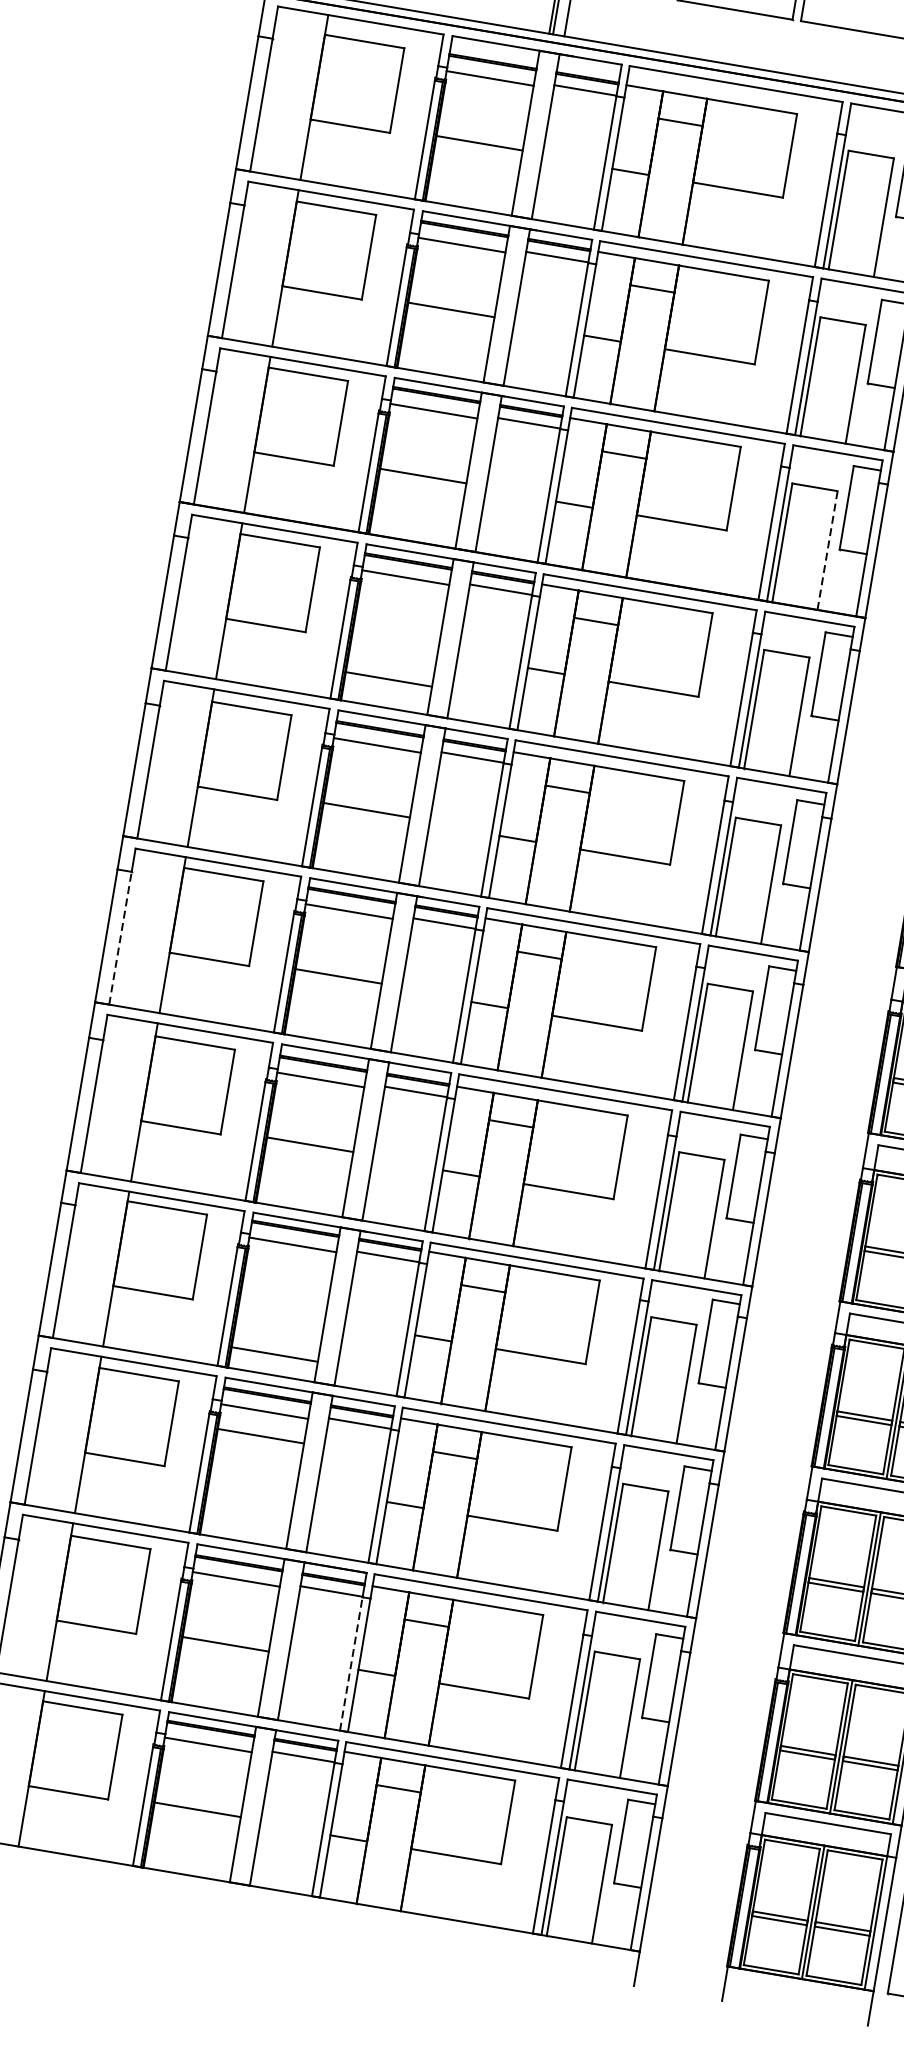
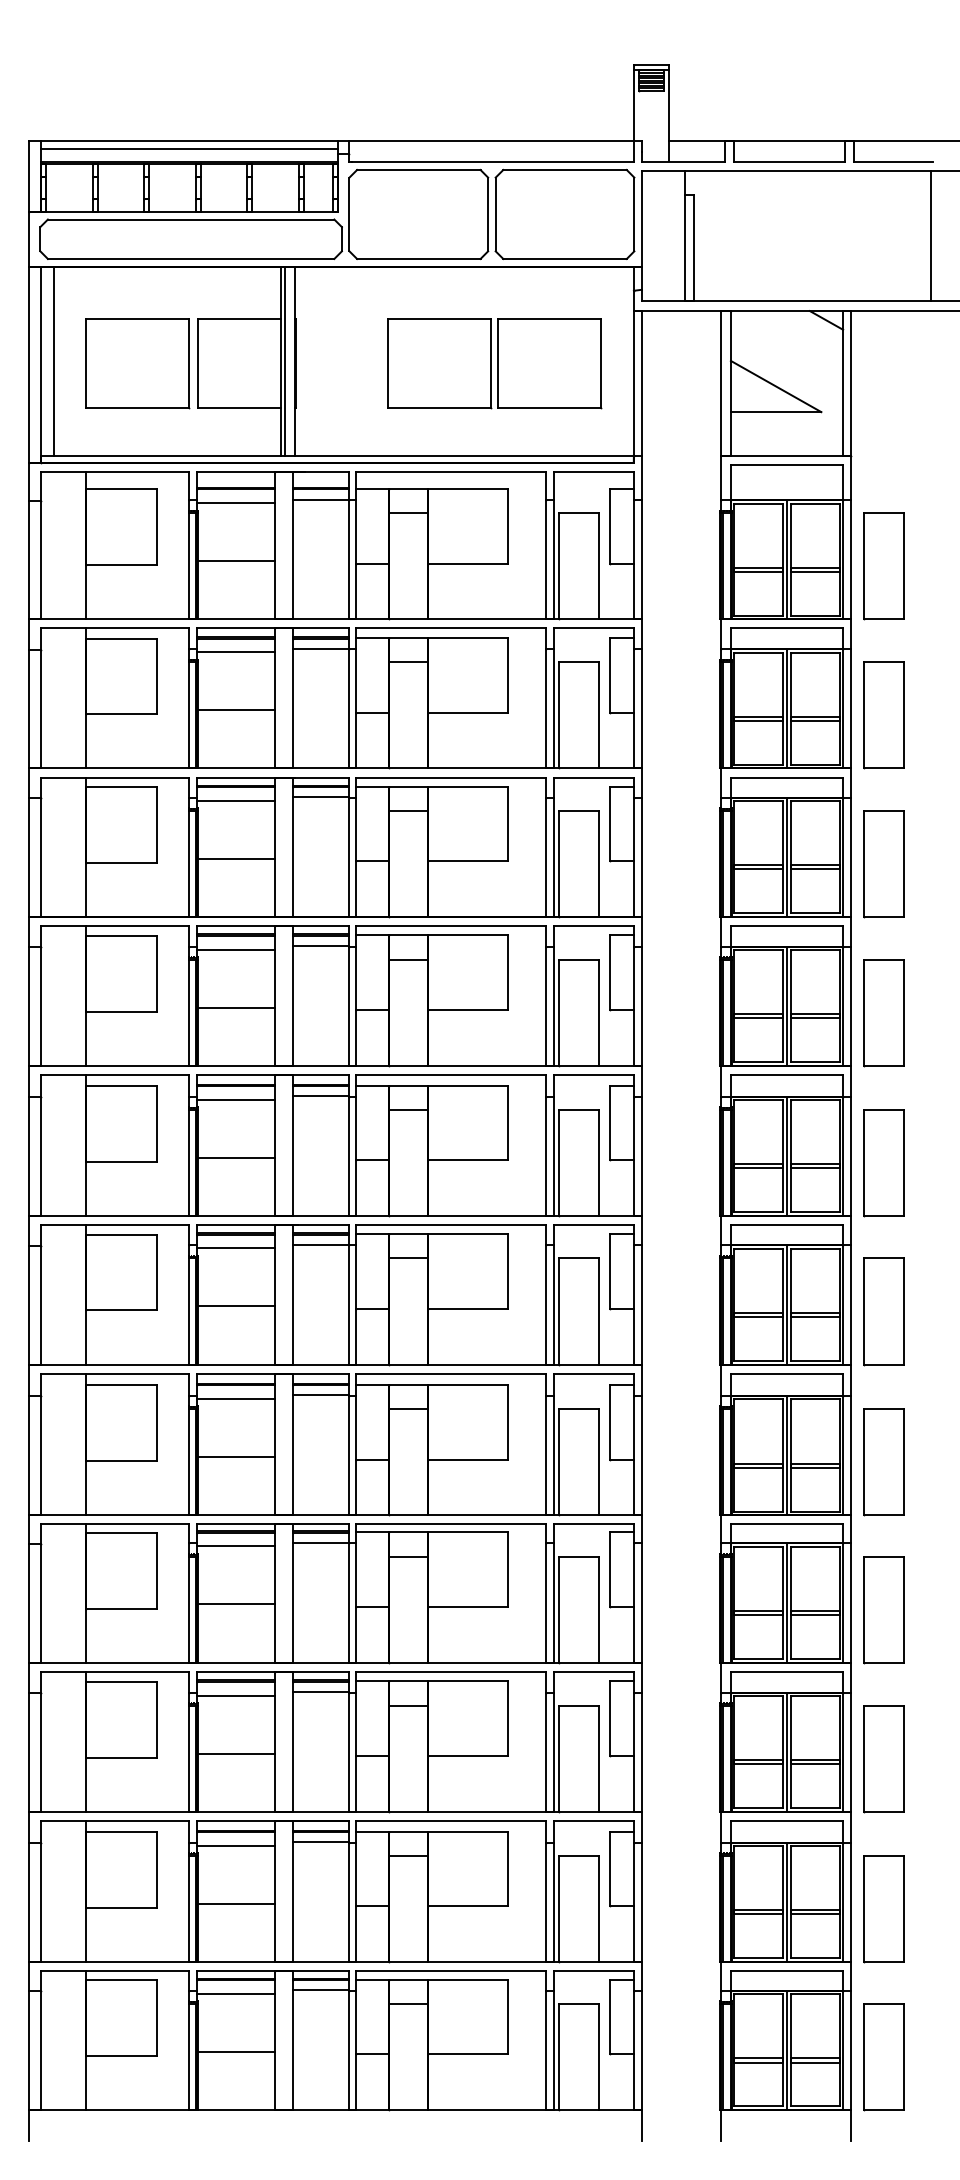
line: (828, 550) -> (599, 863), dashed -> solid
line: (388, 679) -> (236, 1007), moved
line: (120, 937) -> (41, 1304), dashed -> solid
line: (274, 1354) -> (236, 1604), moved
line: (260, 1436) -> (236, 1753), moved
line: (350, 1664) -> (348, 1902), dashed -> solid

